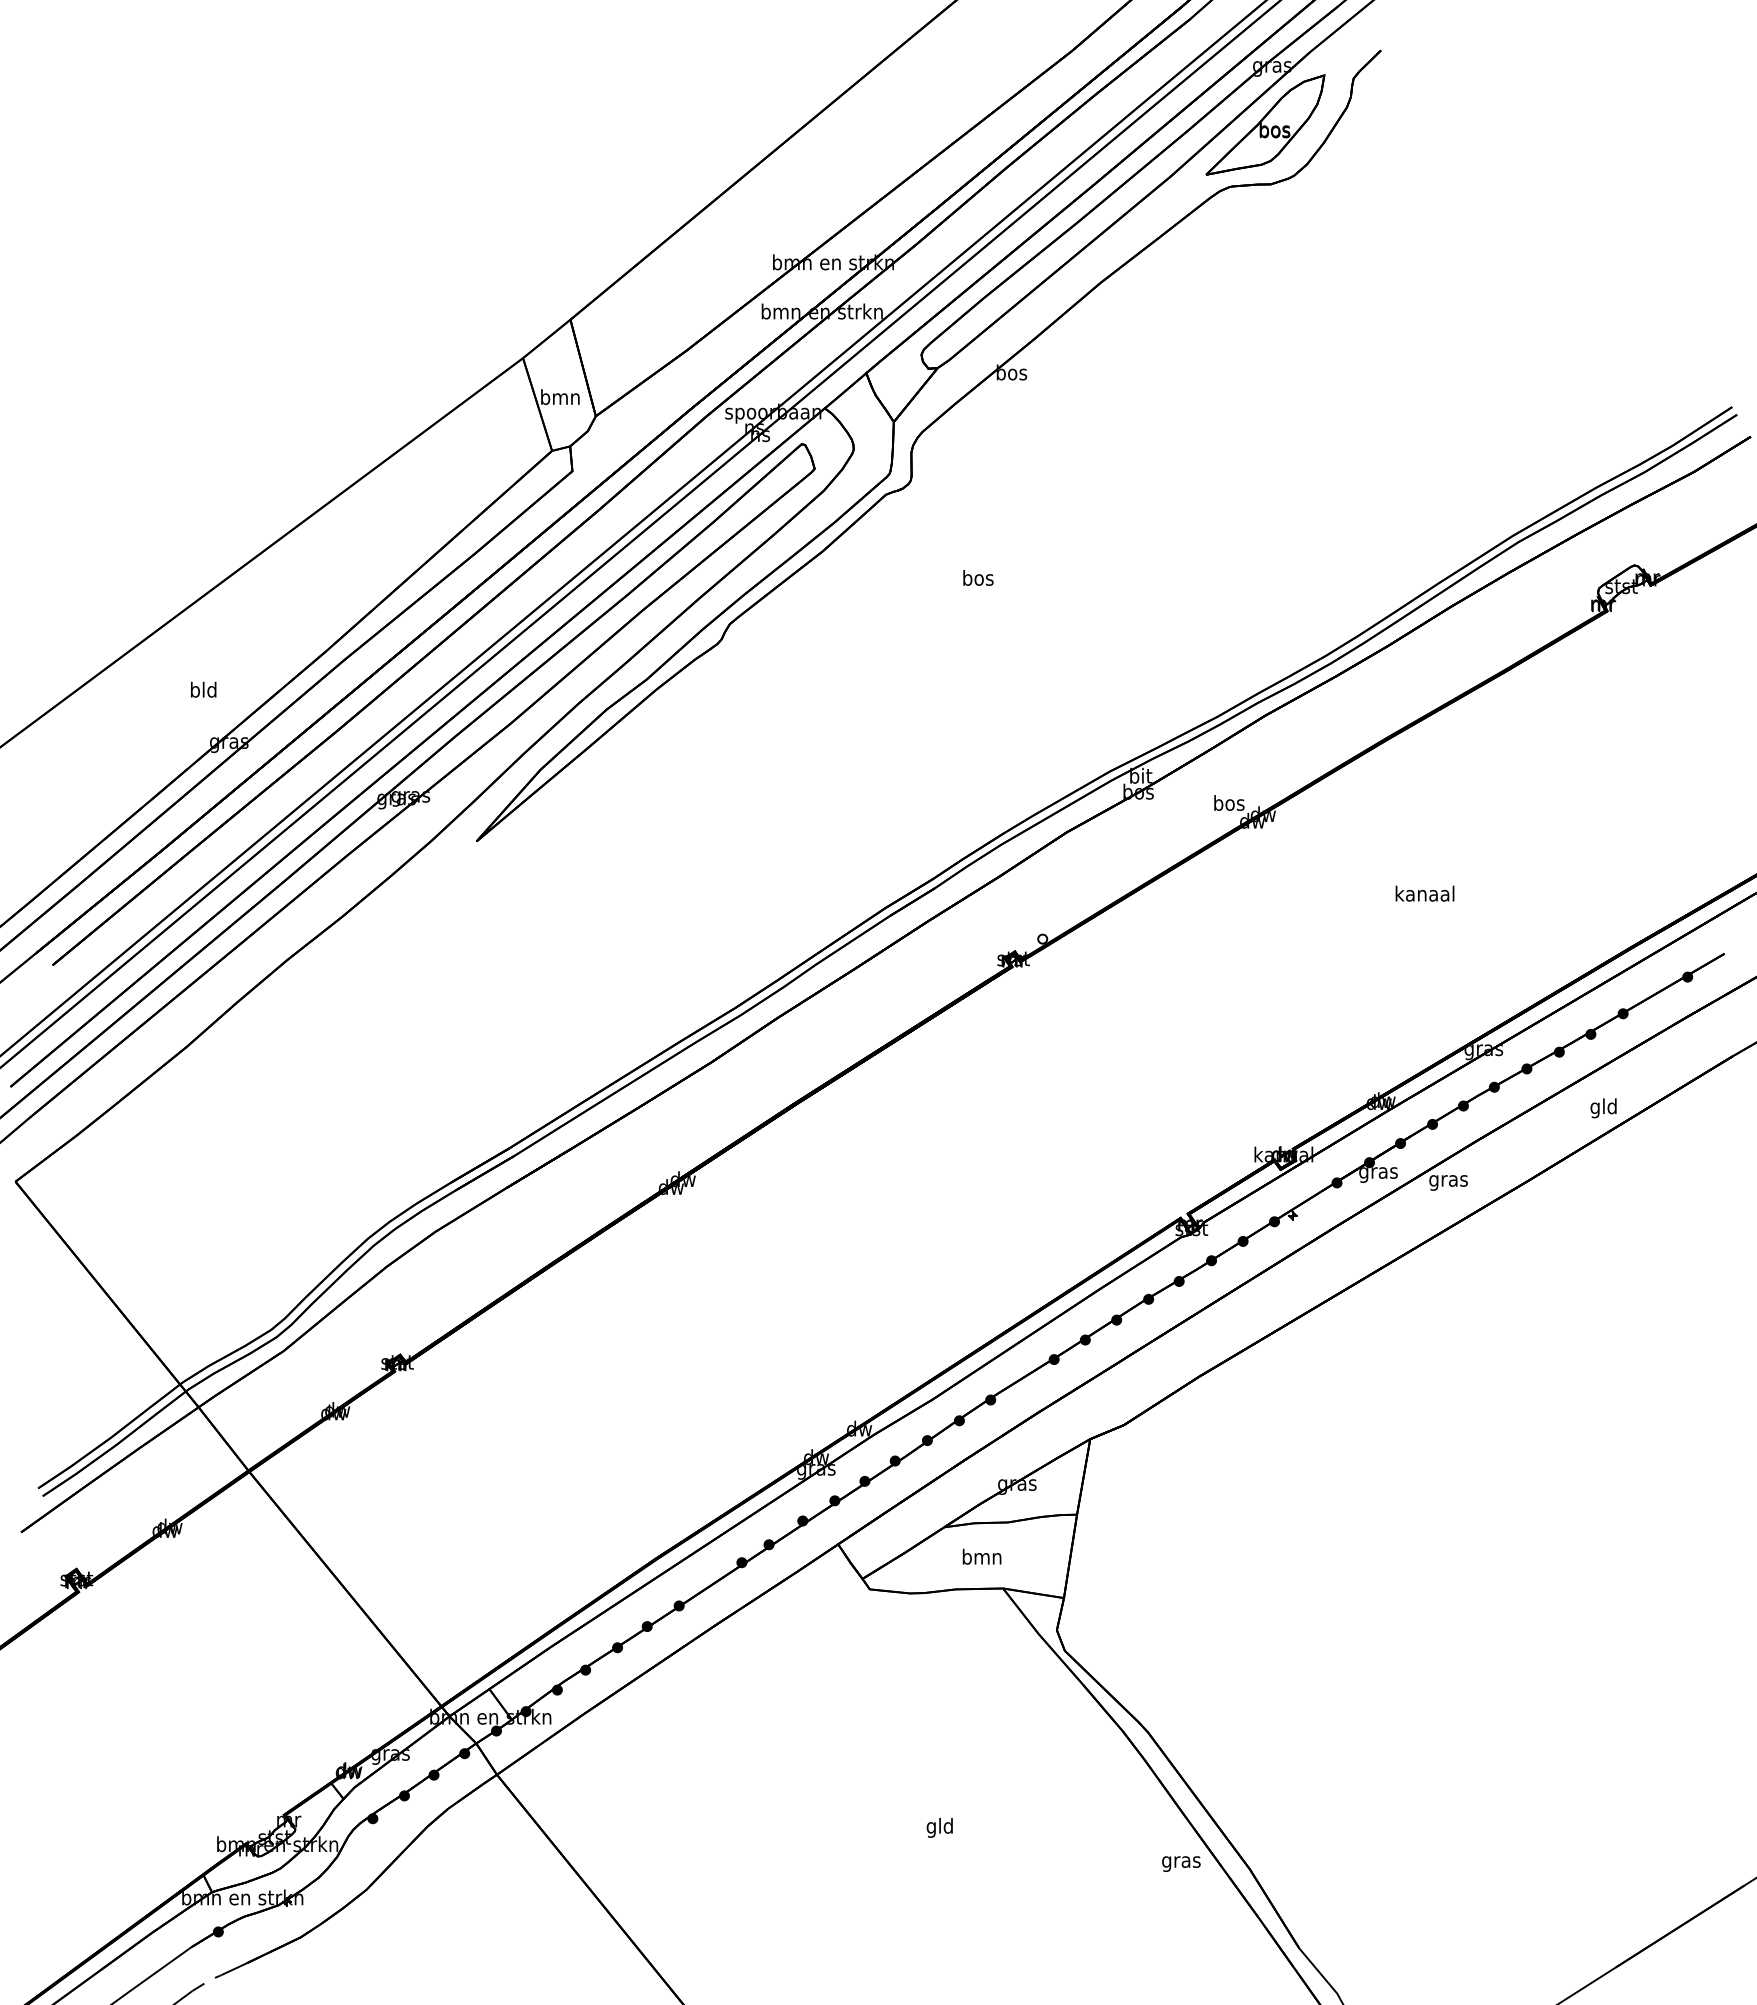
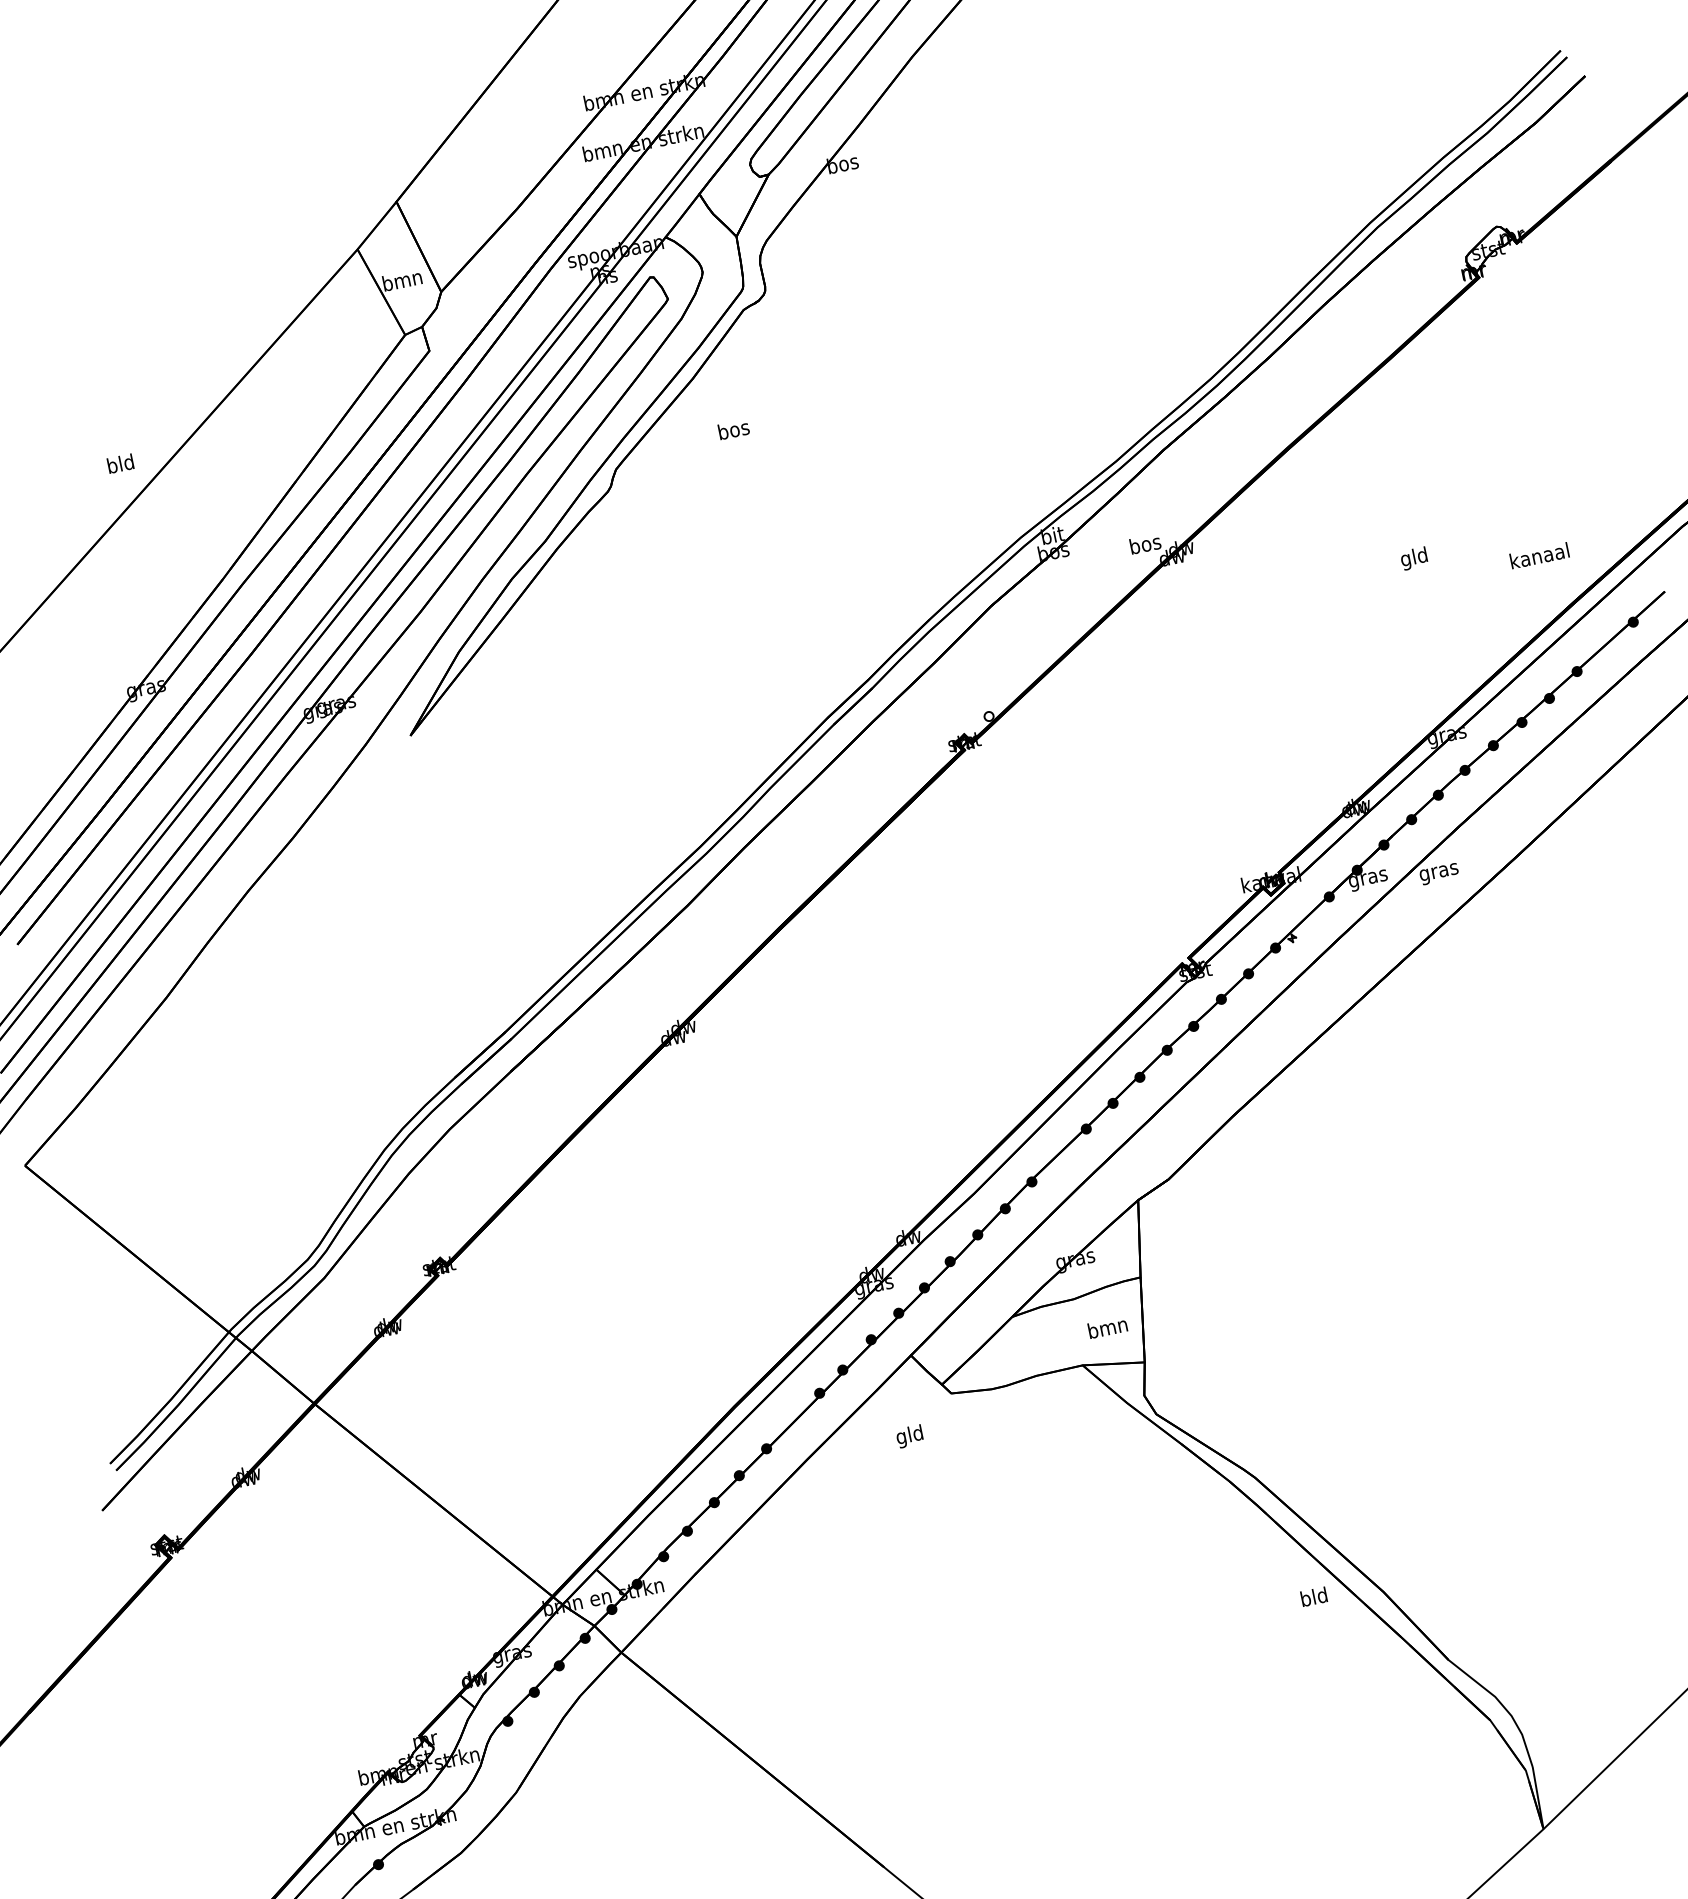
text: (978, 577) -> (733, 429), moved
text: (203, 689) -> (120, 463), moved
text: (1424, 893) -> (1539, 555), moved
text: (1603, 1108) -> (1414, 558), moved
text: (981, 1556) -> (1107, 1327), moved
text: (939, 1827) -> (909, 1436), moved
text: (1181, 1861) -> (1314, 1598), gras -> bld

